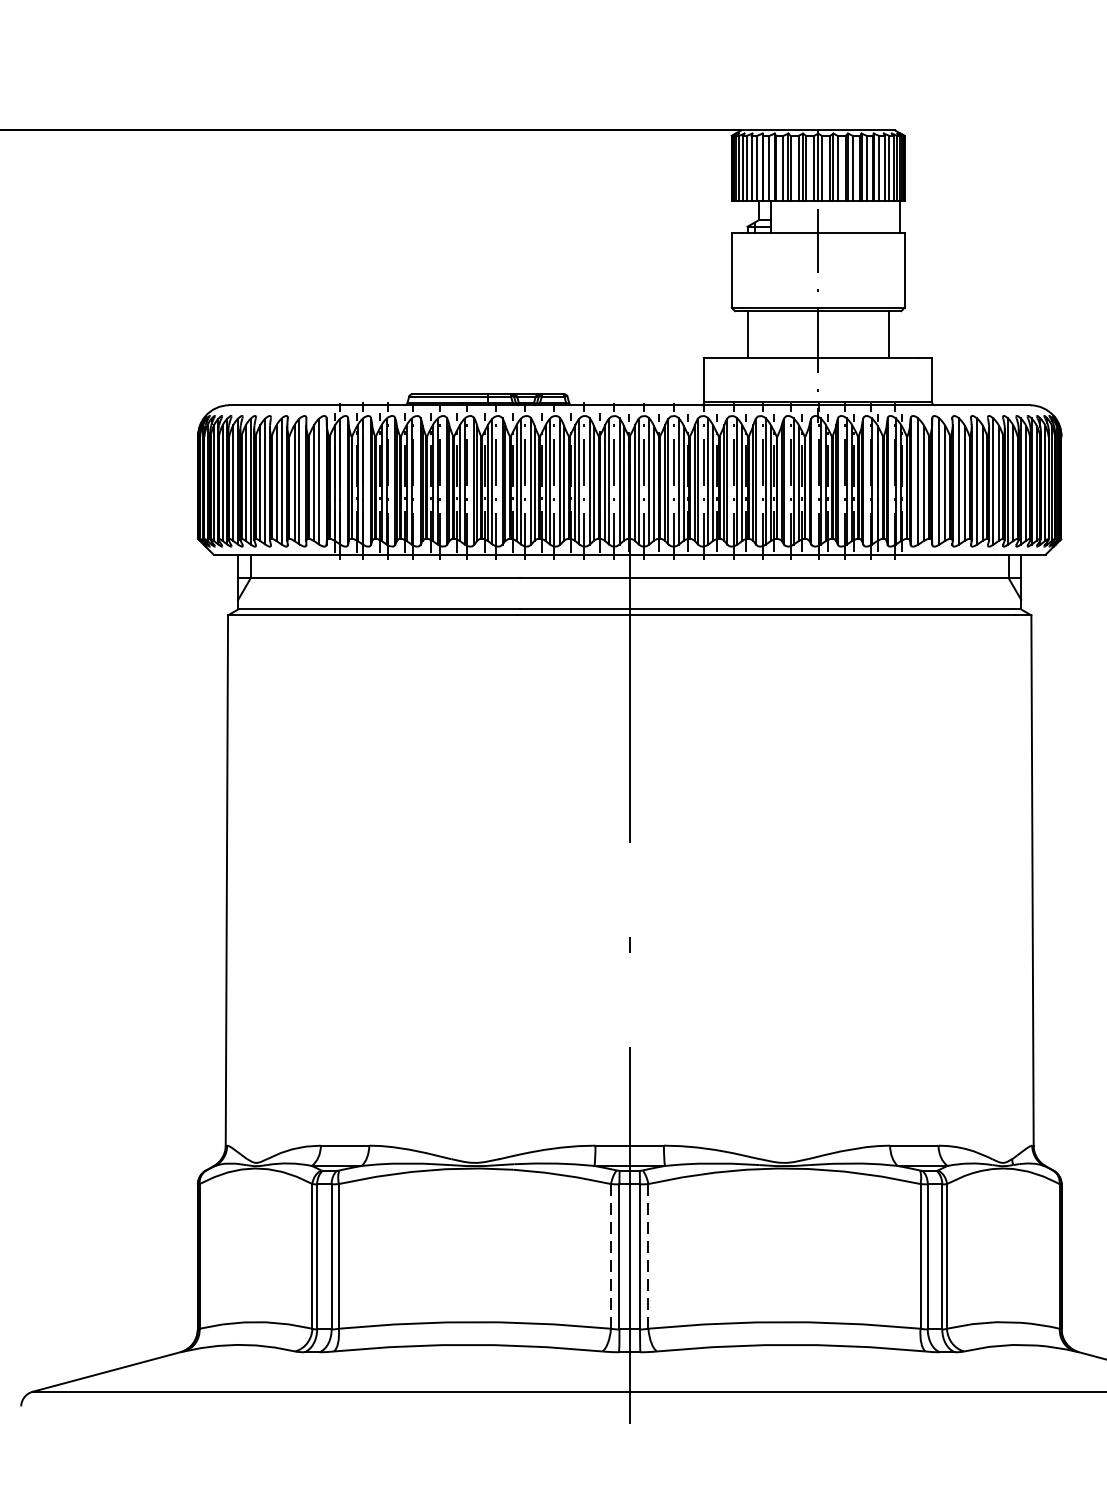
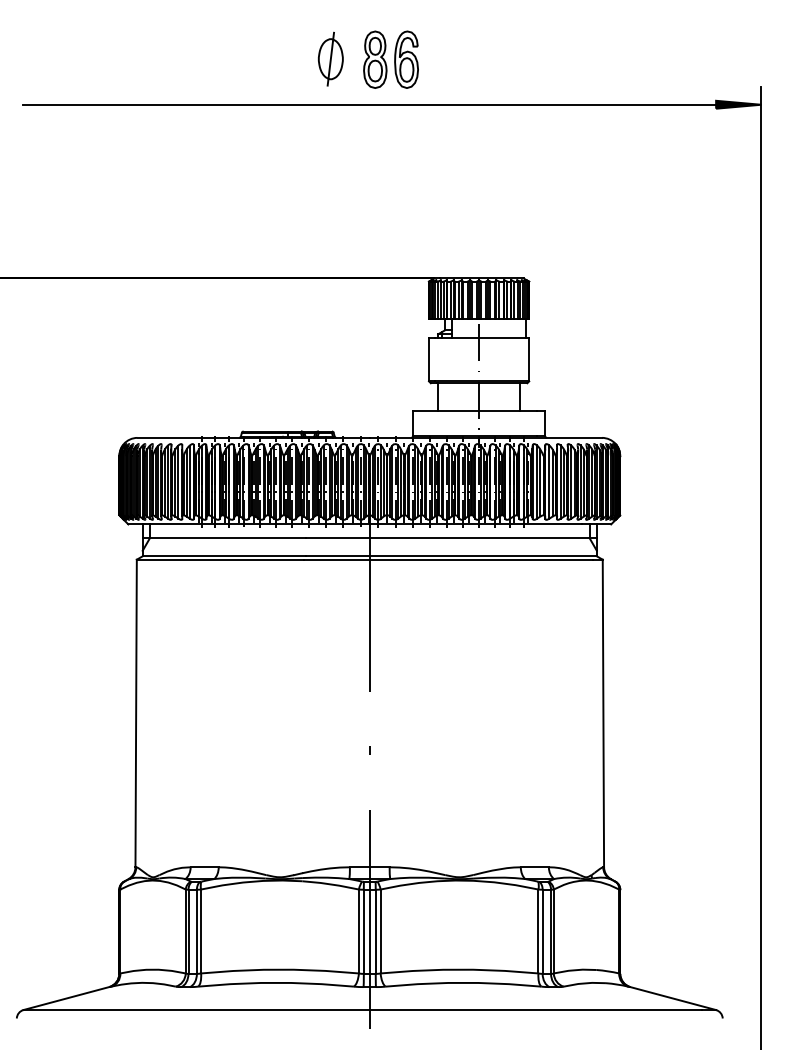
line: (610, 1256) -> (358, 931), dashed -> solid
line: (648, 1256) -> (380, 931), dashed -> solid

